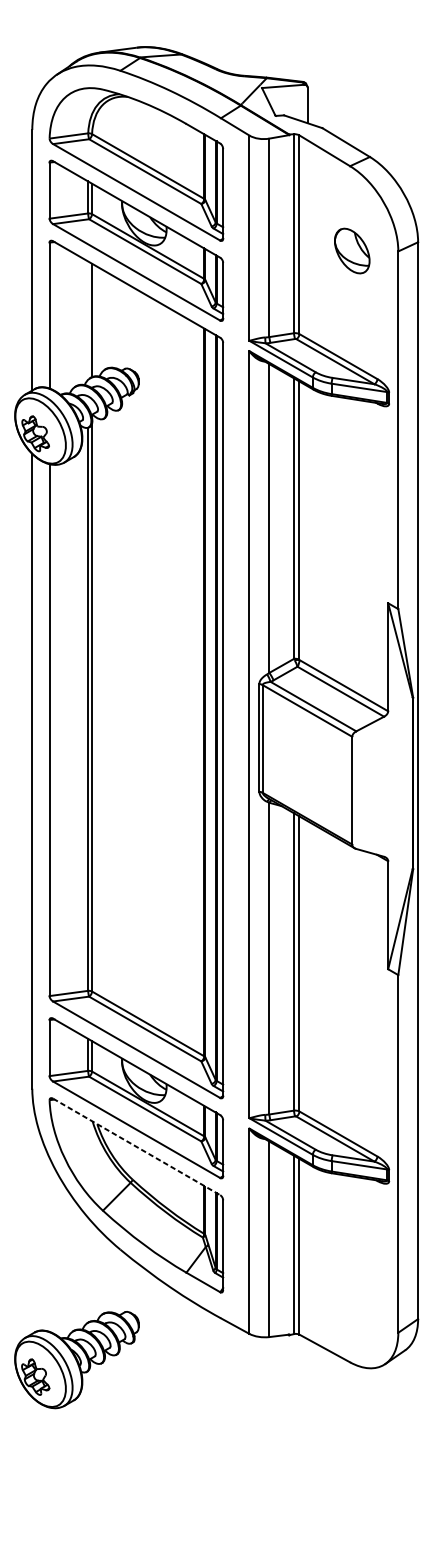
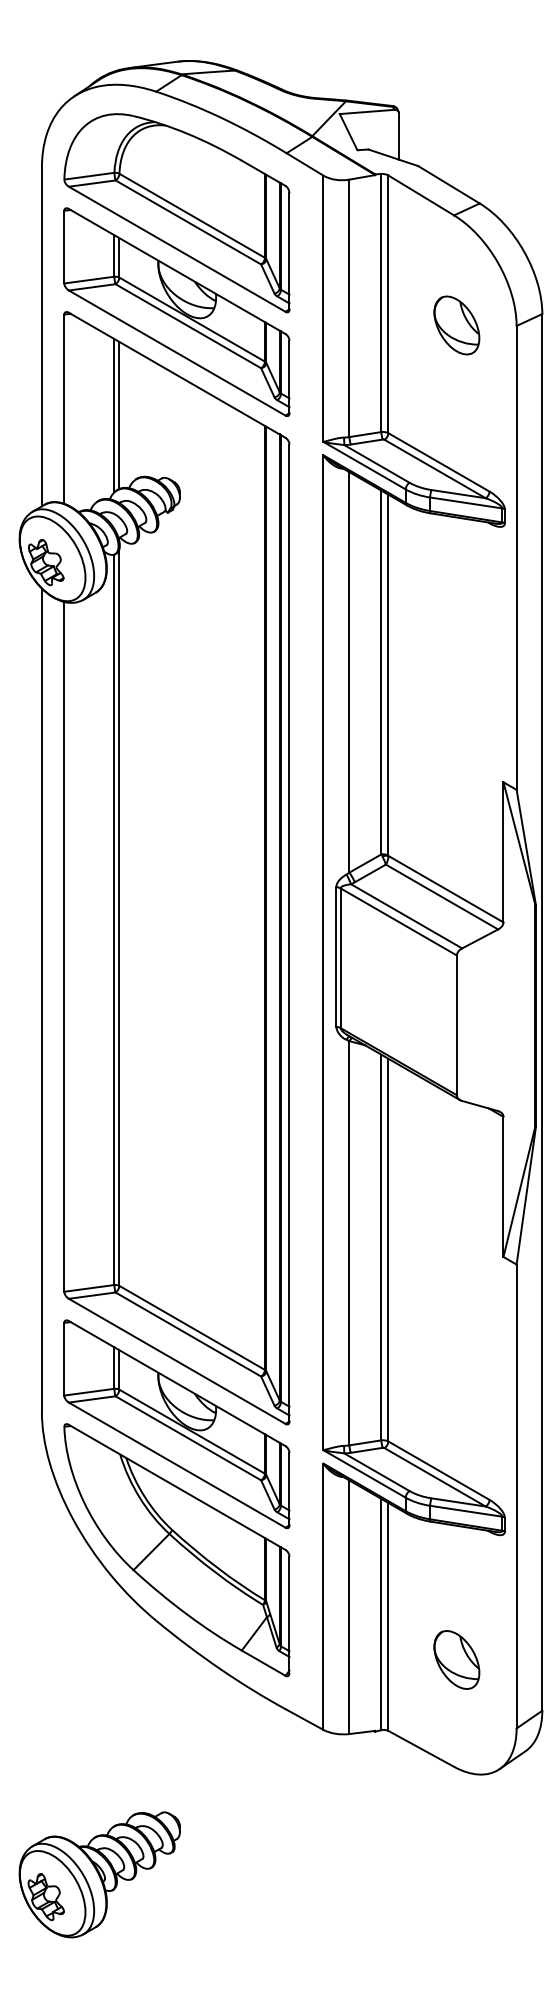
line: (88, 320) -> (114, 415), added
line: (136, 1146) -> (177, 1487), dashed -> solid
part: (351, 1279) -> (456, 1659), added
part: (76, 1359) -> (99, 1874), moved

